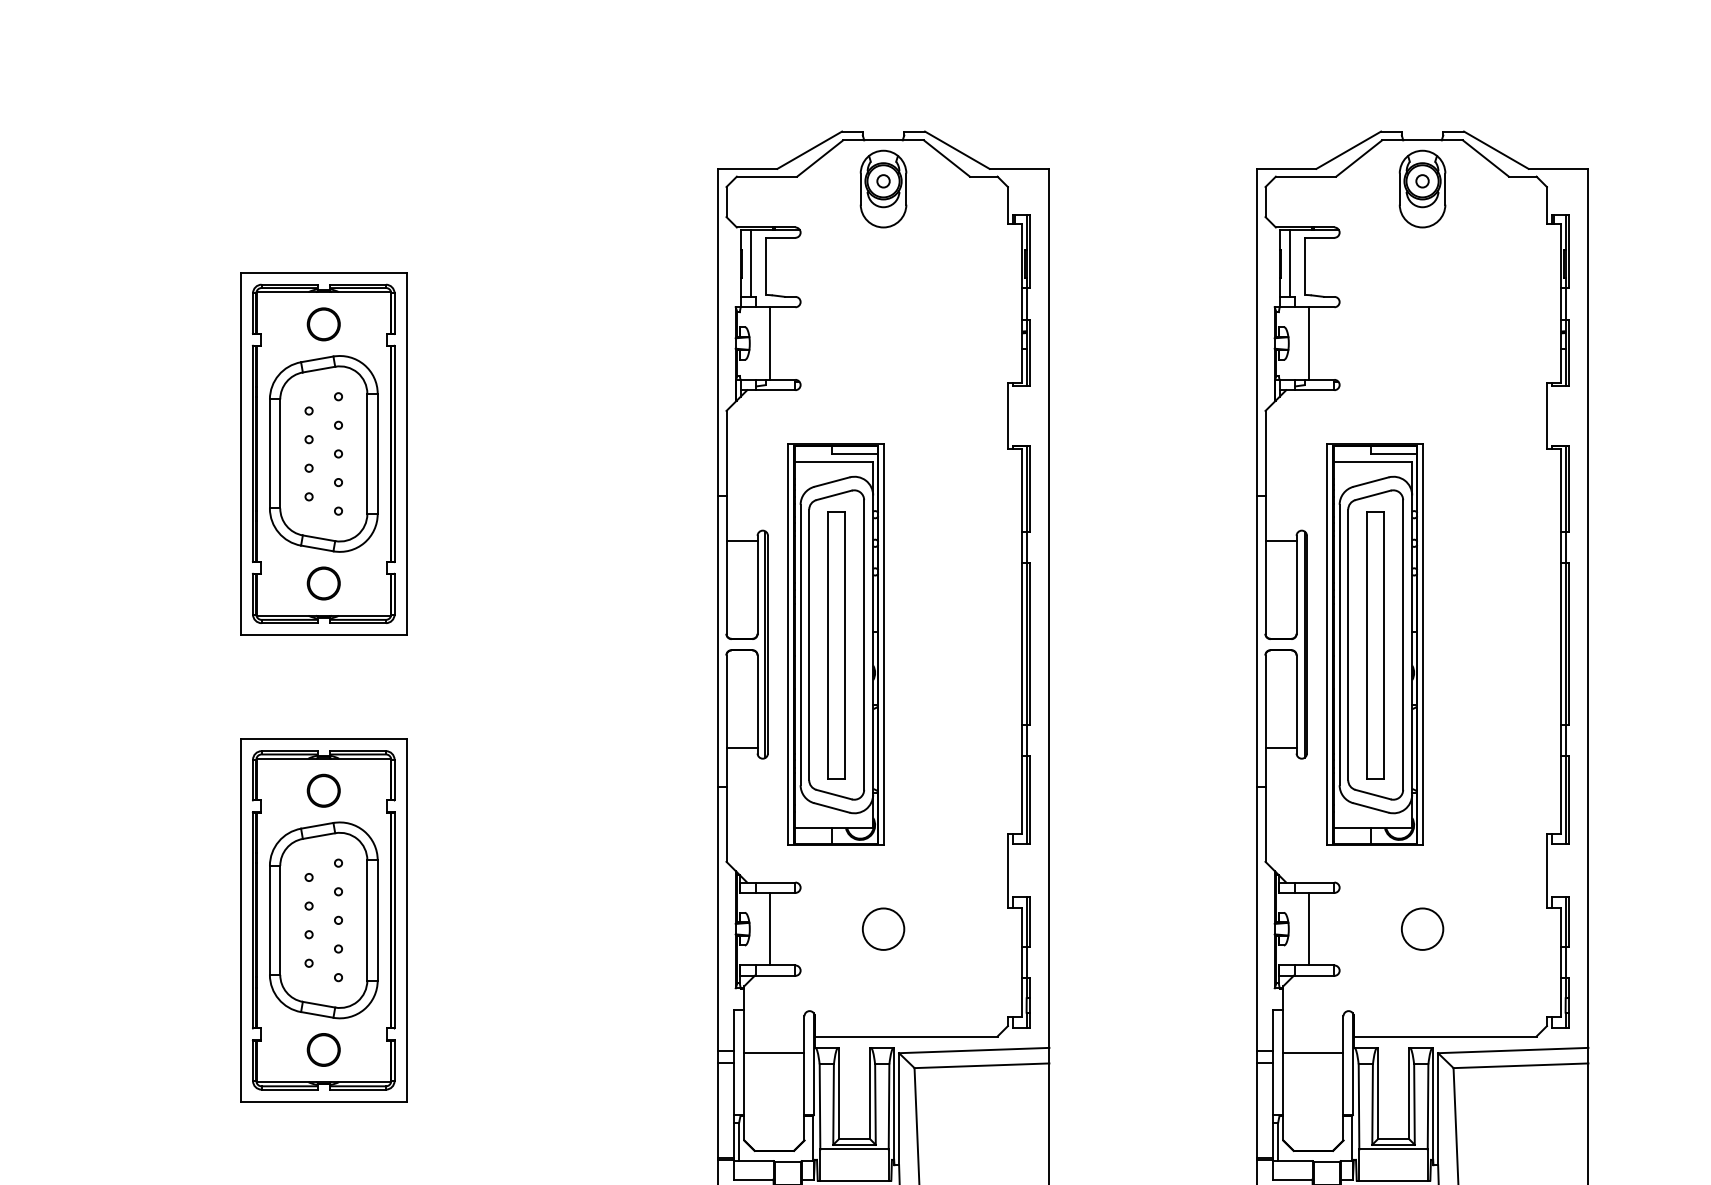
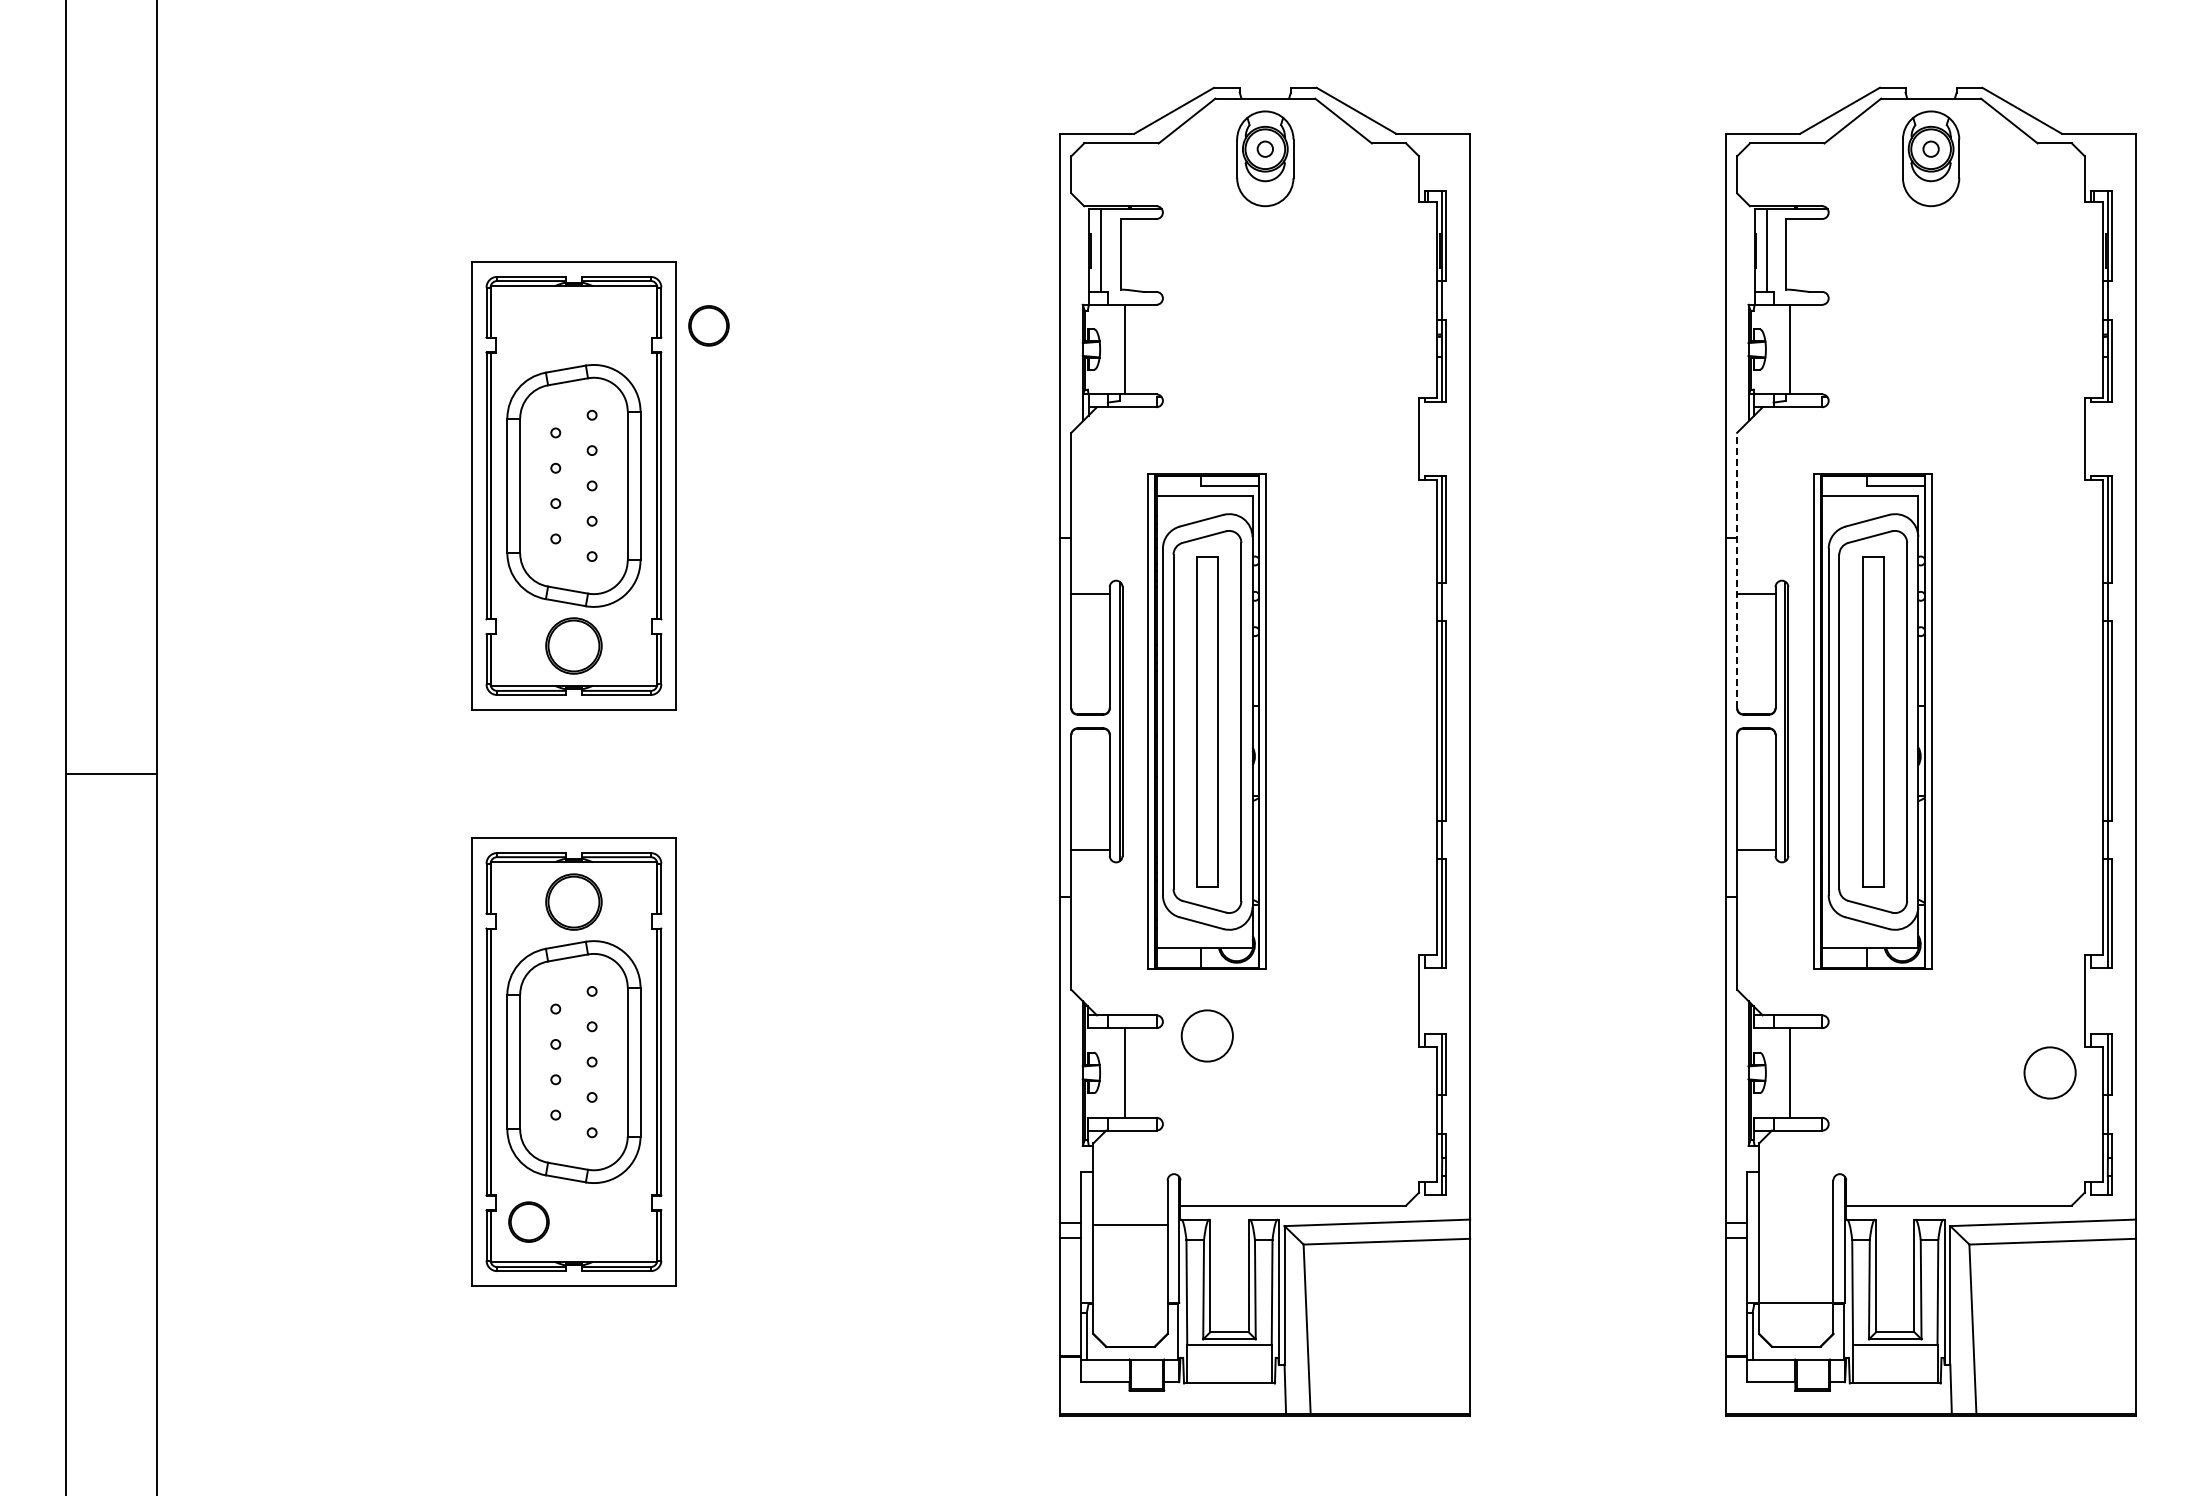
circle: (323, 324) -> (708, 325), moved
line: (1265, 522) -> (1737, 570), solid -> dashed
circle: (323, 583) -> (573, 645), size x1.4
circle: (323, 790) -> (573, 901), size x1.4
circle: (882, 928) -> (1206, 1035), moved
circle: (1422, 928) -> (2049, 1072), moved
part: (323, 1049) -> (528, 1221), moved
line: (1313, 1052) -> (1796, 1303), moved

